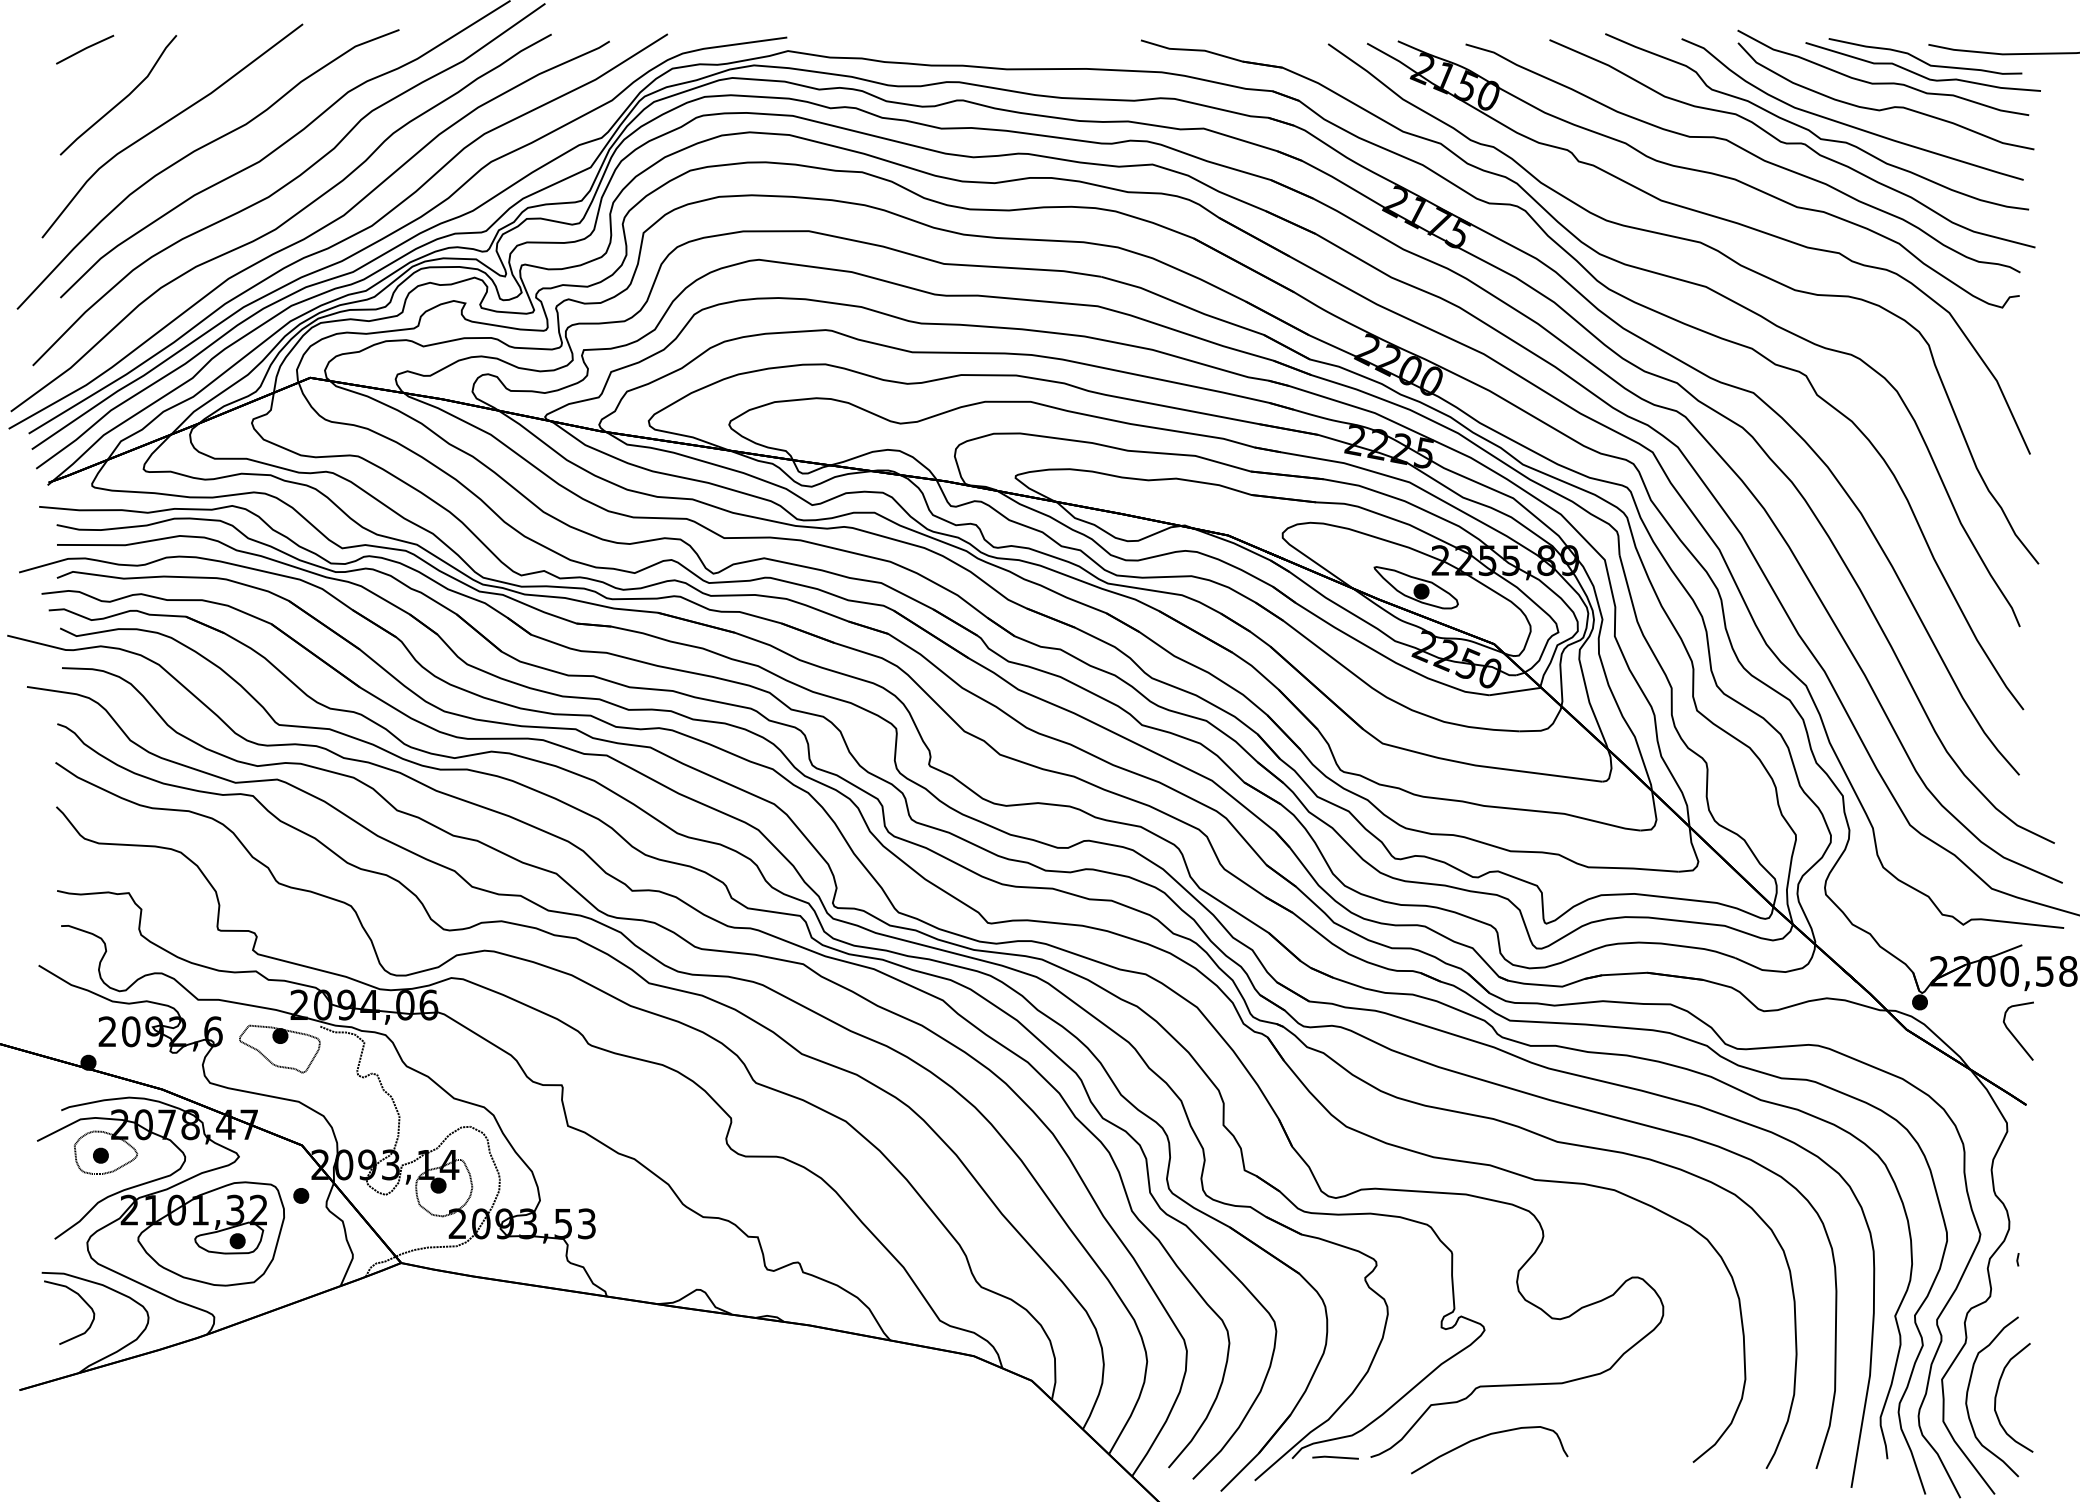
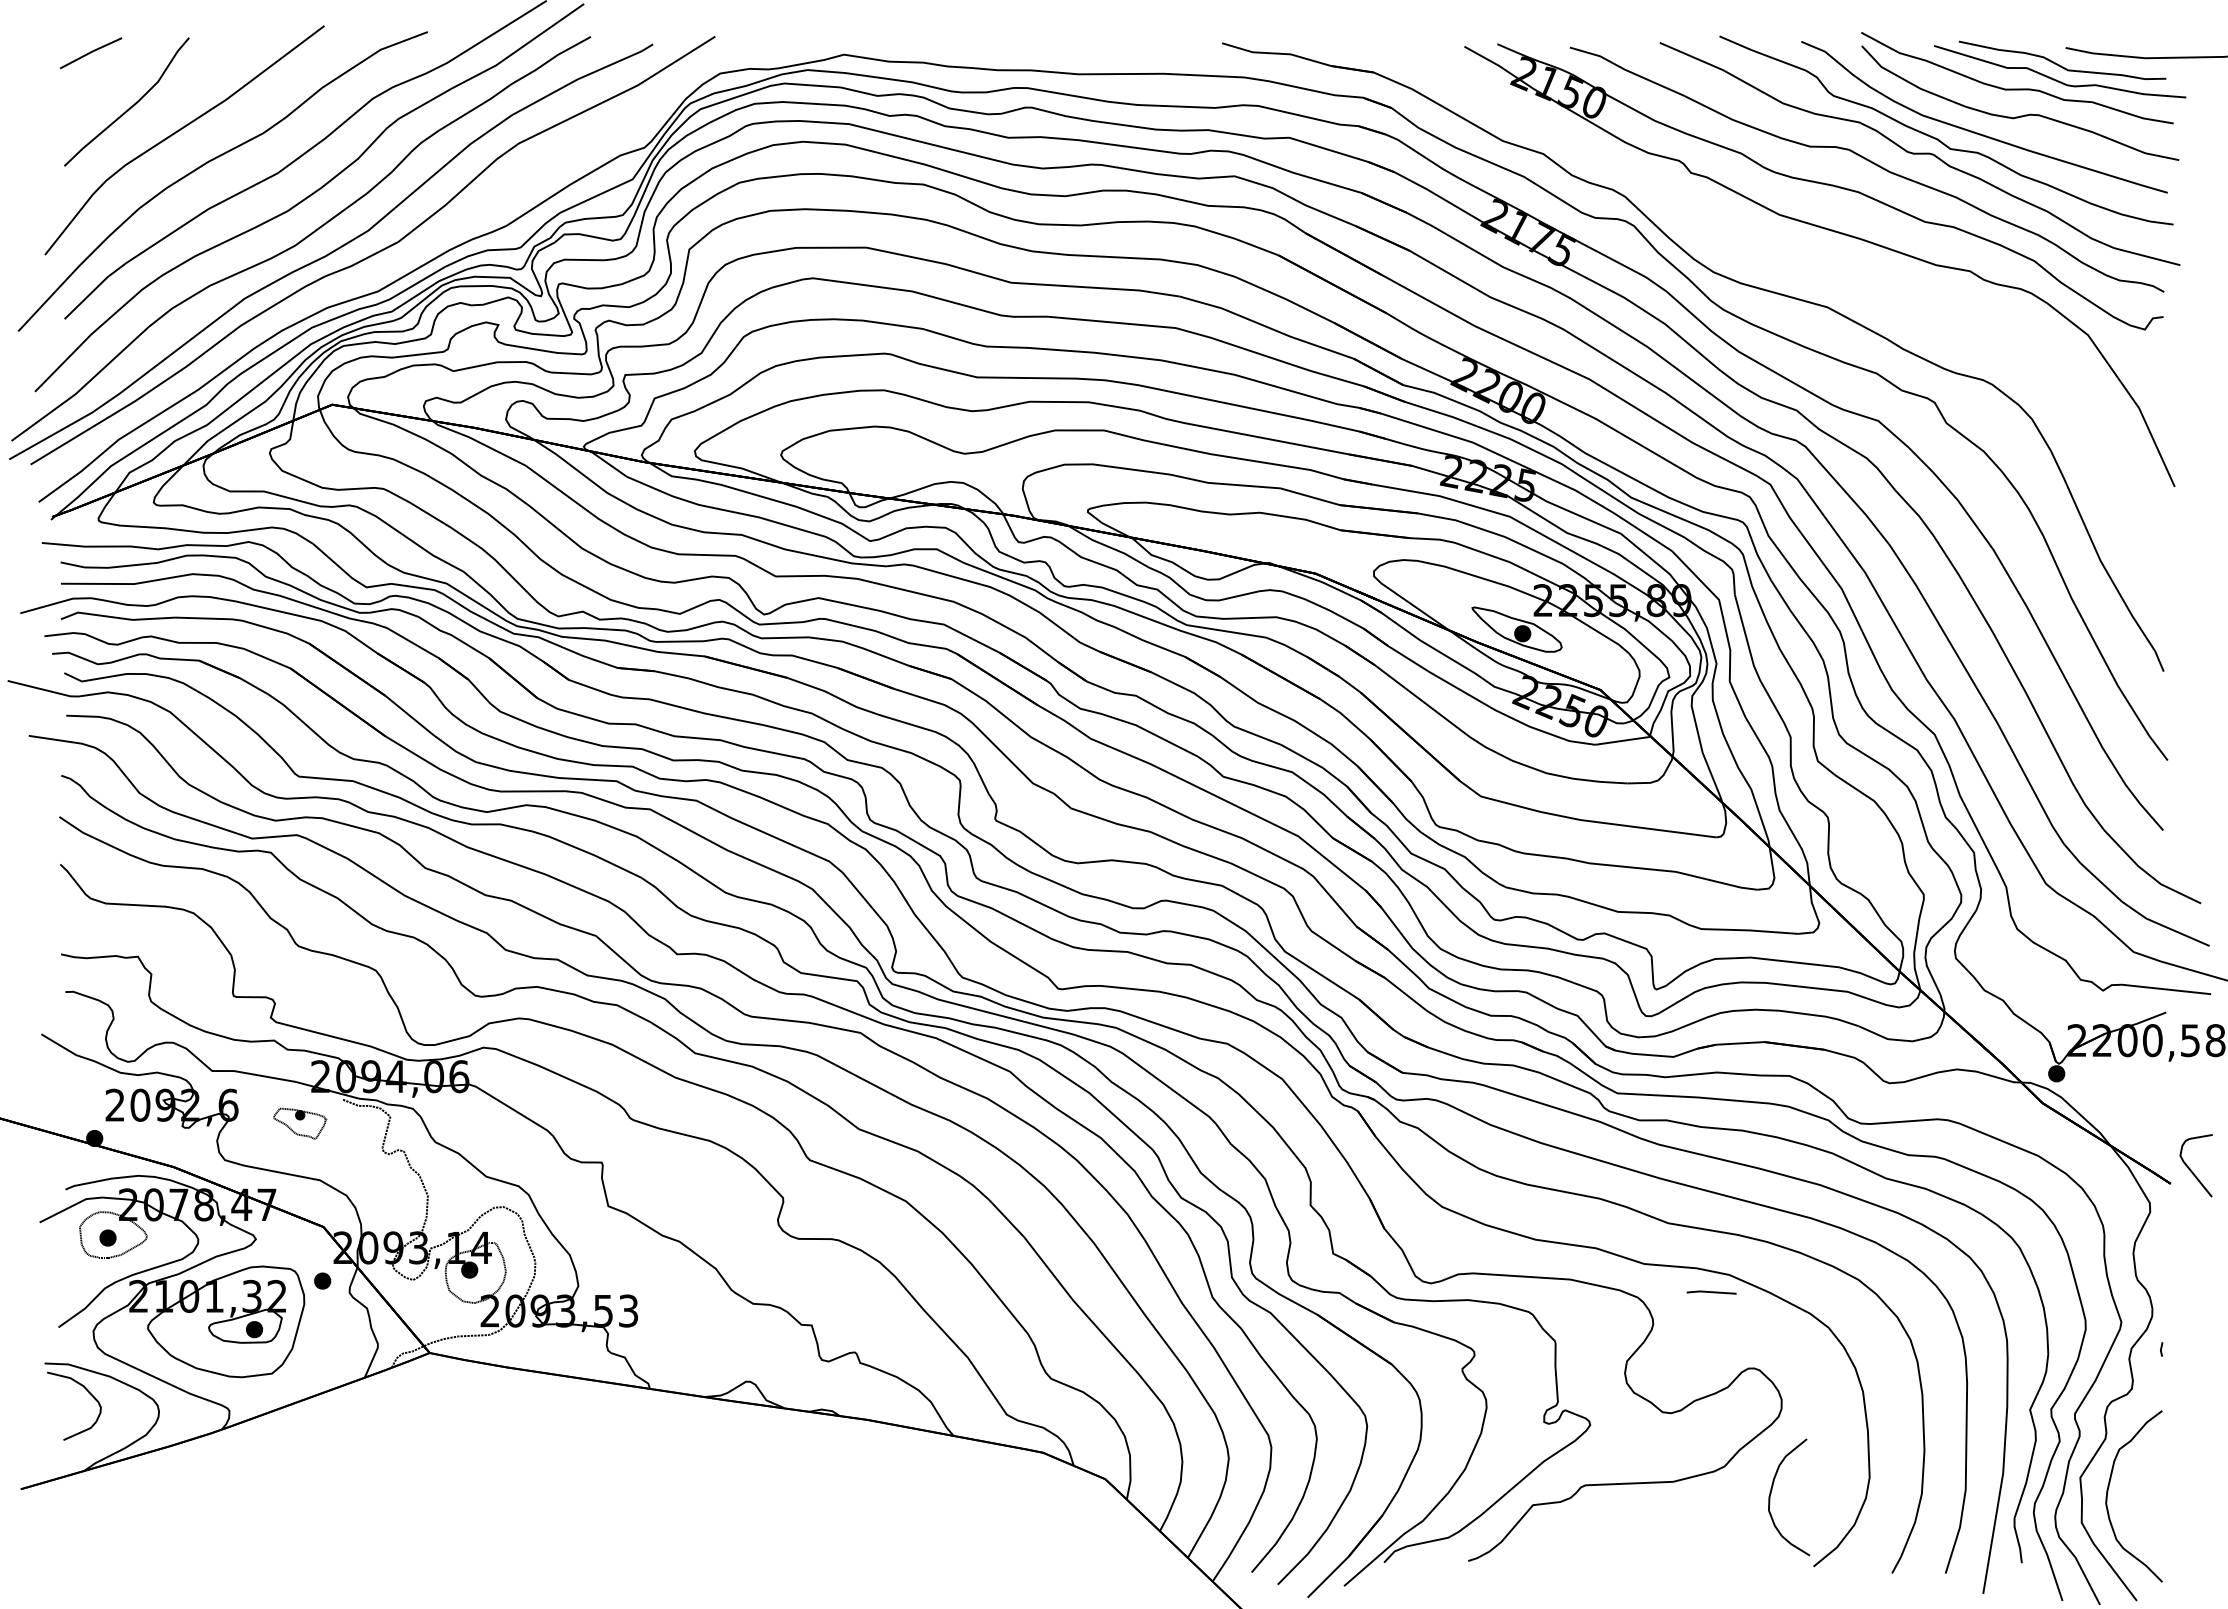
curve: (401, 229) -> (430, 245), removed
curve: (1710, 248) -> (1832, 266), removed
curve: (2014, 1034) -> (2191, 1169), moved
part: (279, 1048) -> (299, 1123), size x0.6
curve: (1997, 1395) -> (1771, 1494), moved
curve: (1482, 1438) -> (1588, 1540), removed
line: (1335, 1457) -> (1711, 1292), moved

